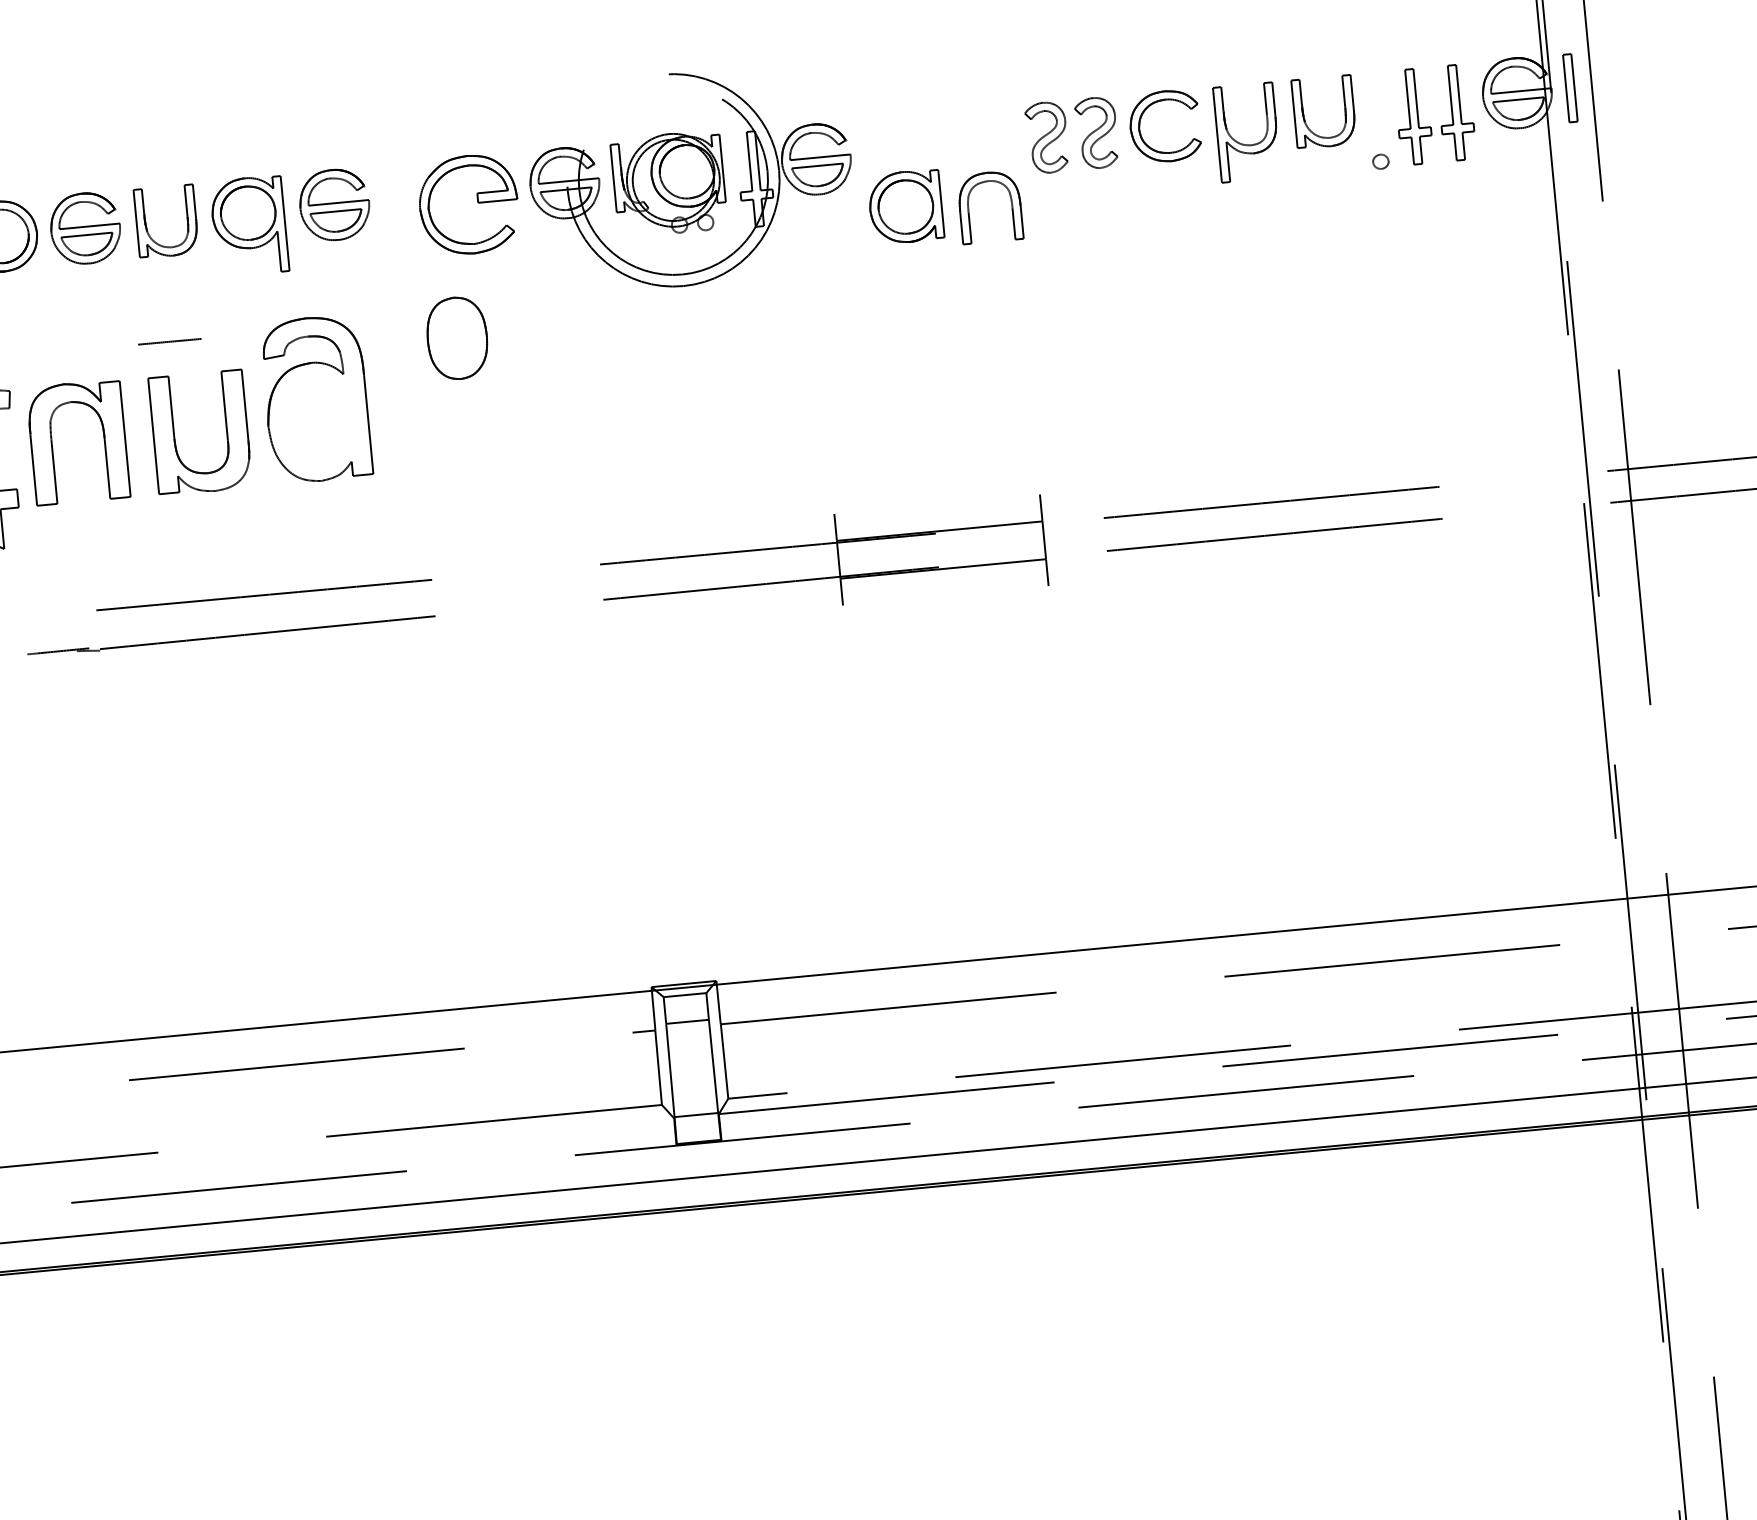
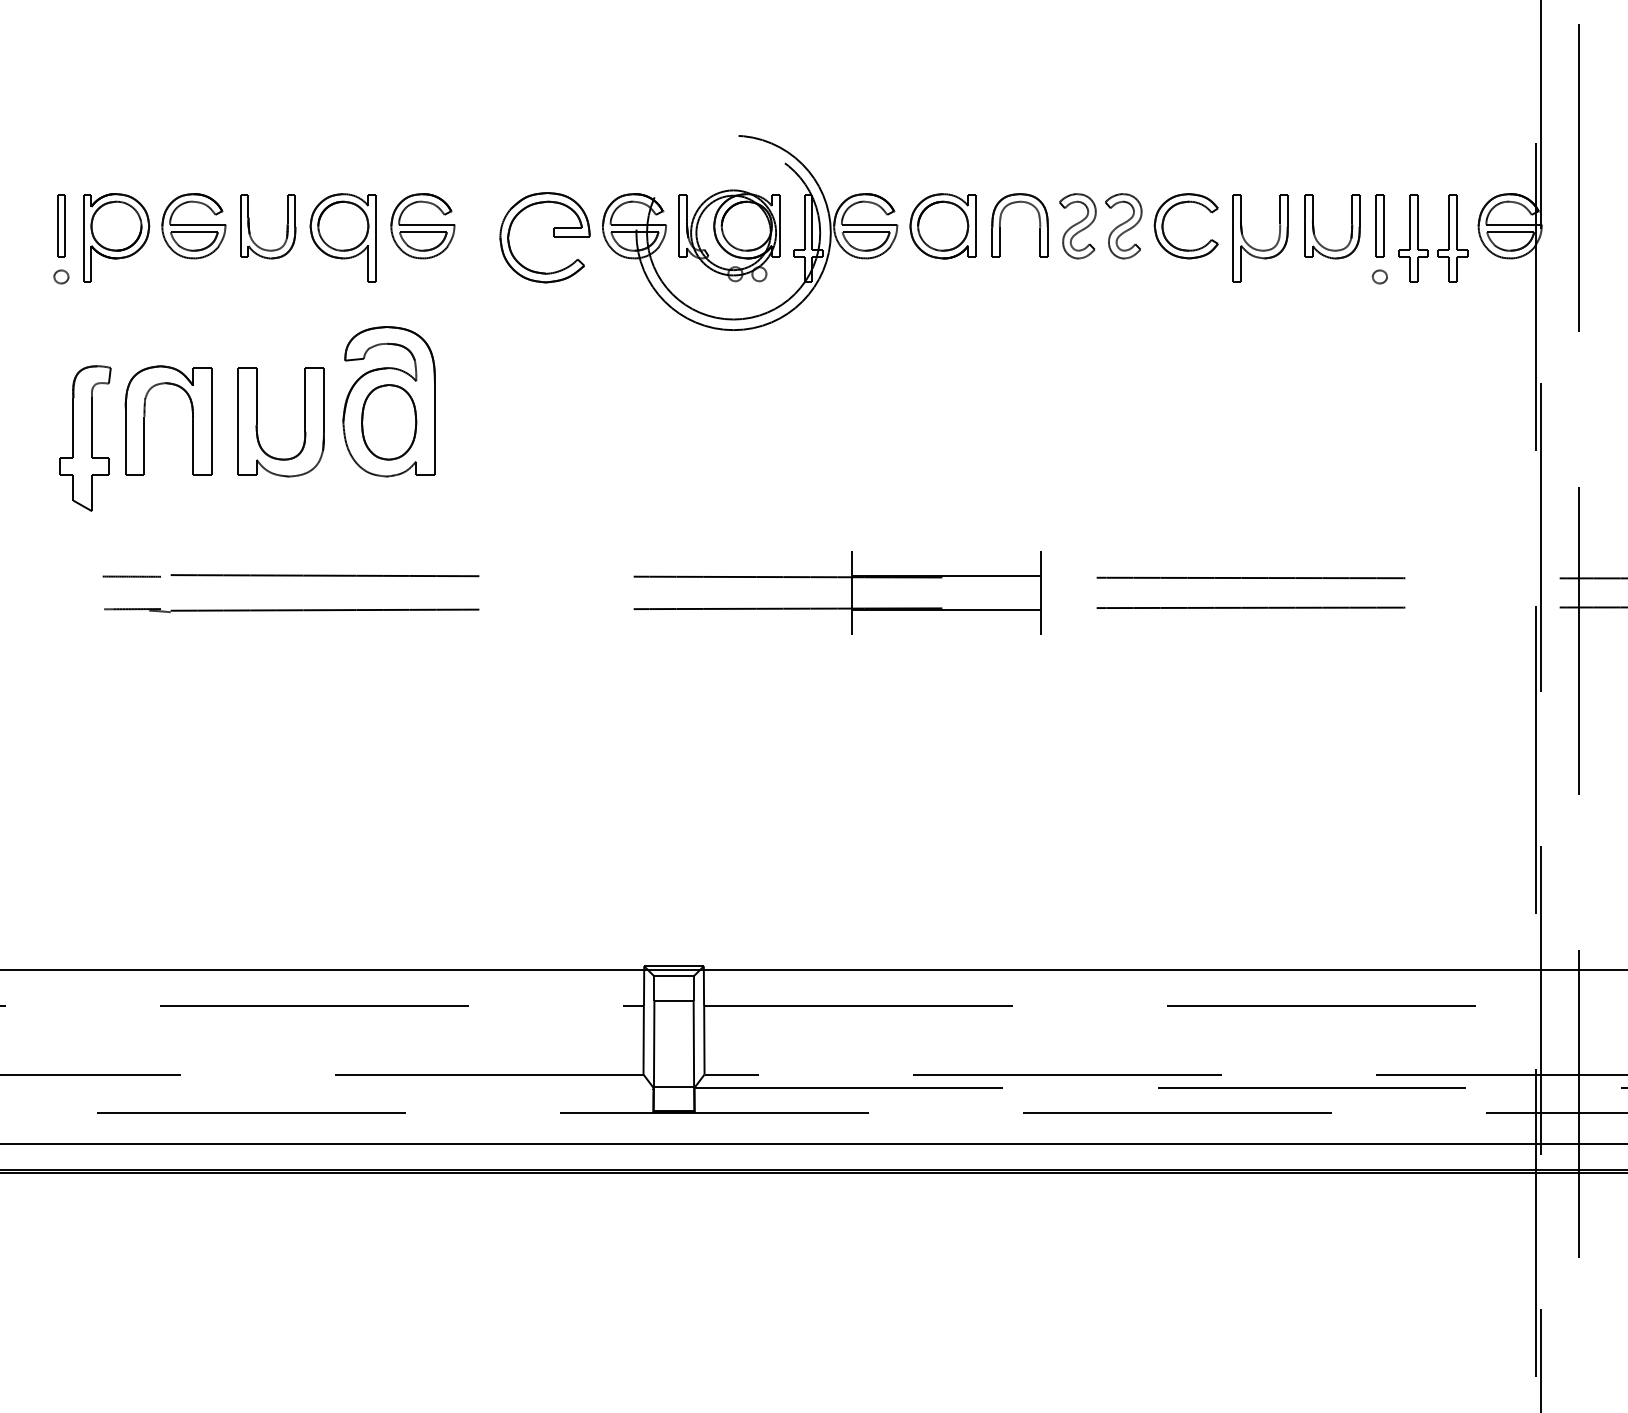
part: (1569, 87) -> (1379, 225), moved
part: (969, 202) -> (1001, 219), moved
part: (905, 207) -> (942, 226), moved
part: (457, 338) -> (389, 422), moved
line: (169, 341) -> (131, 576), moved

